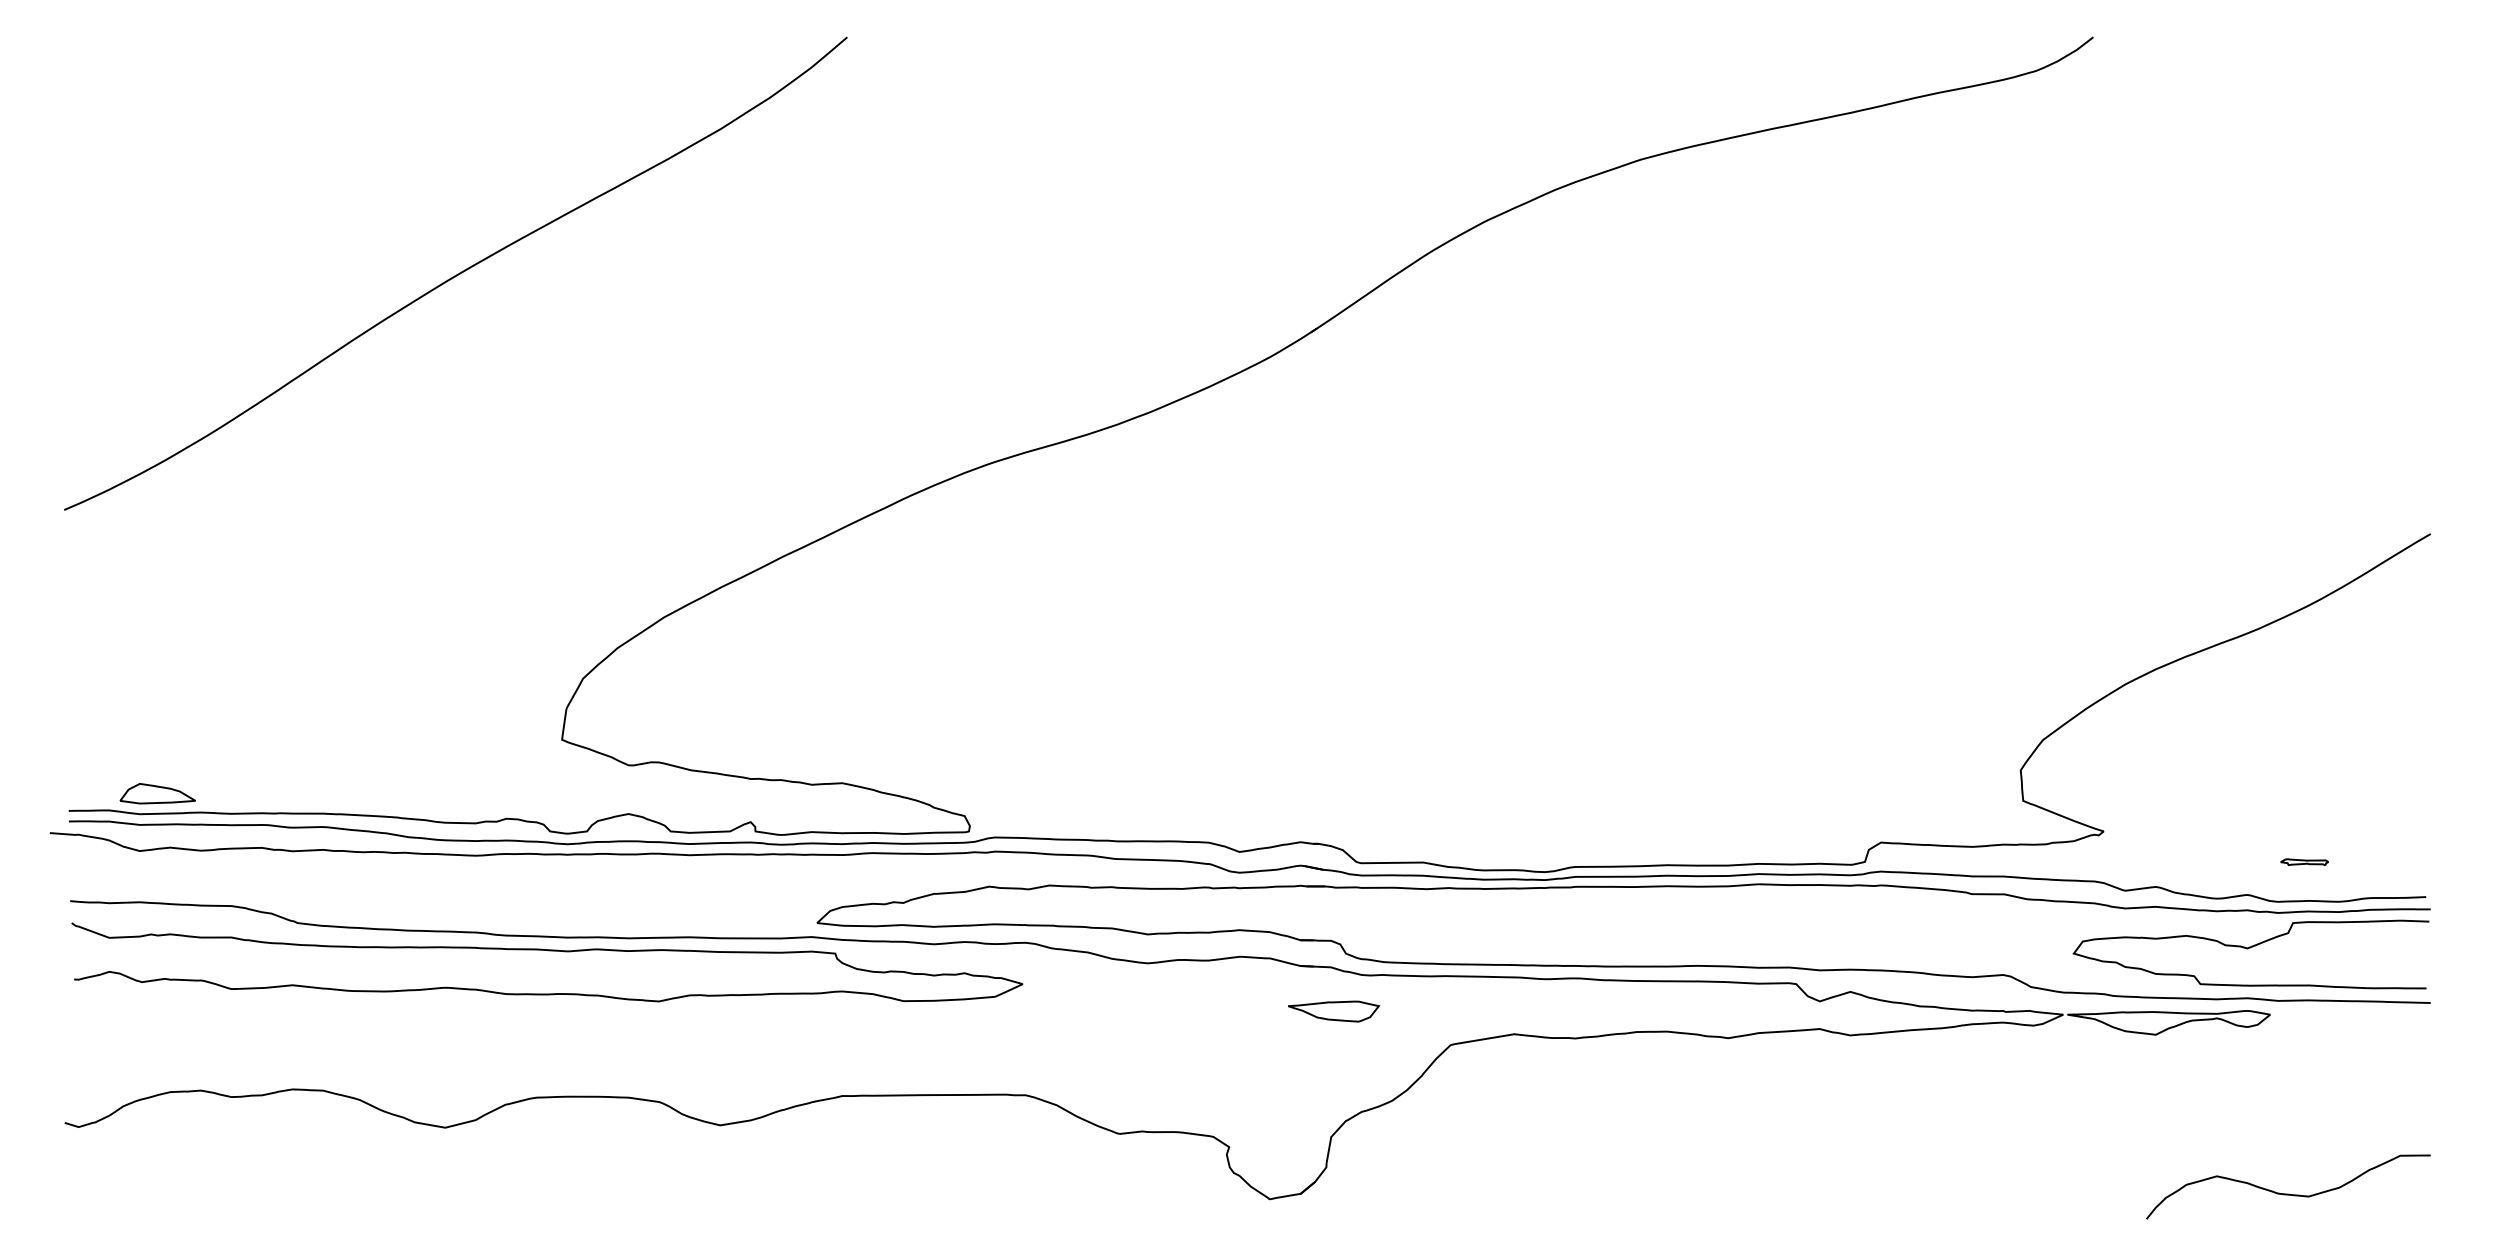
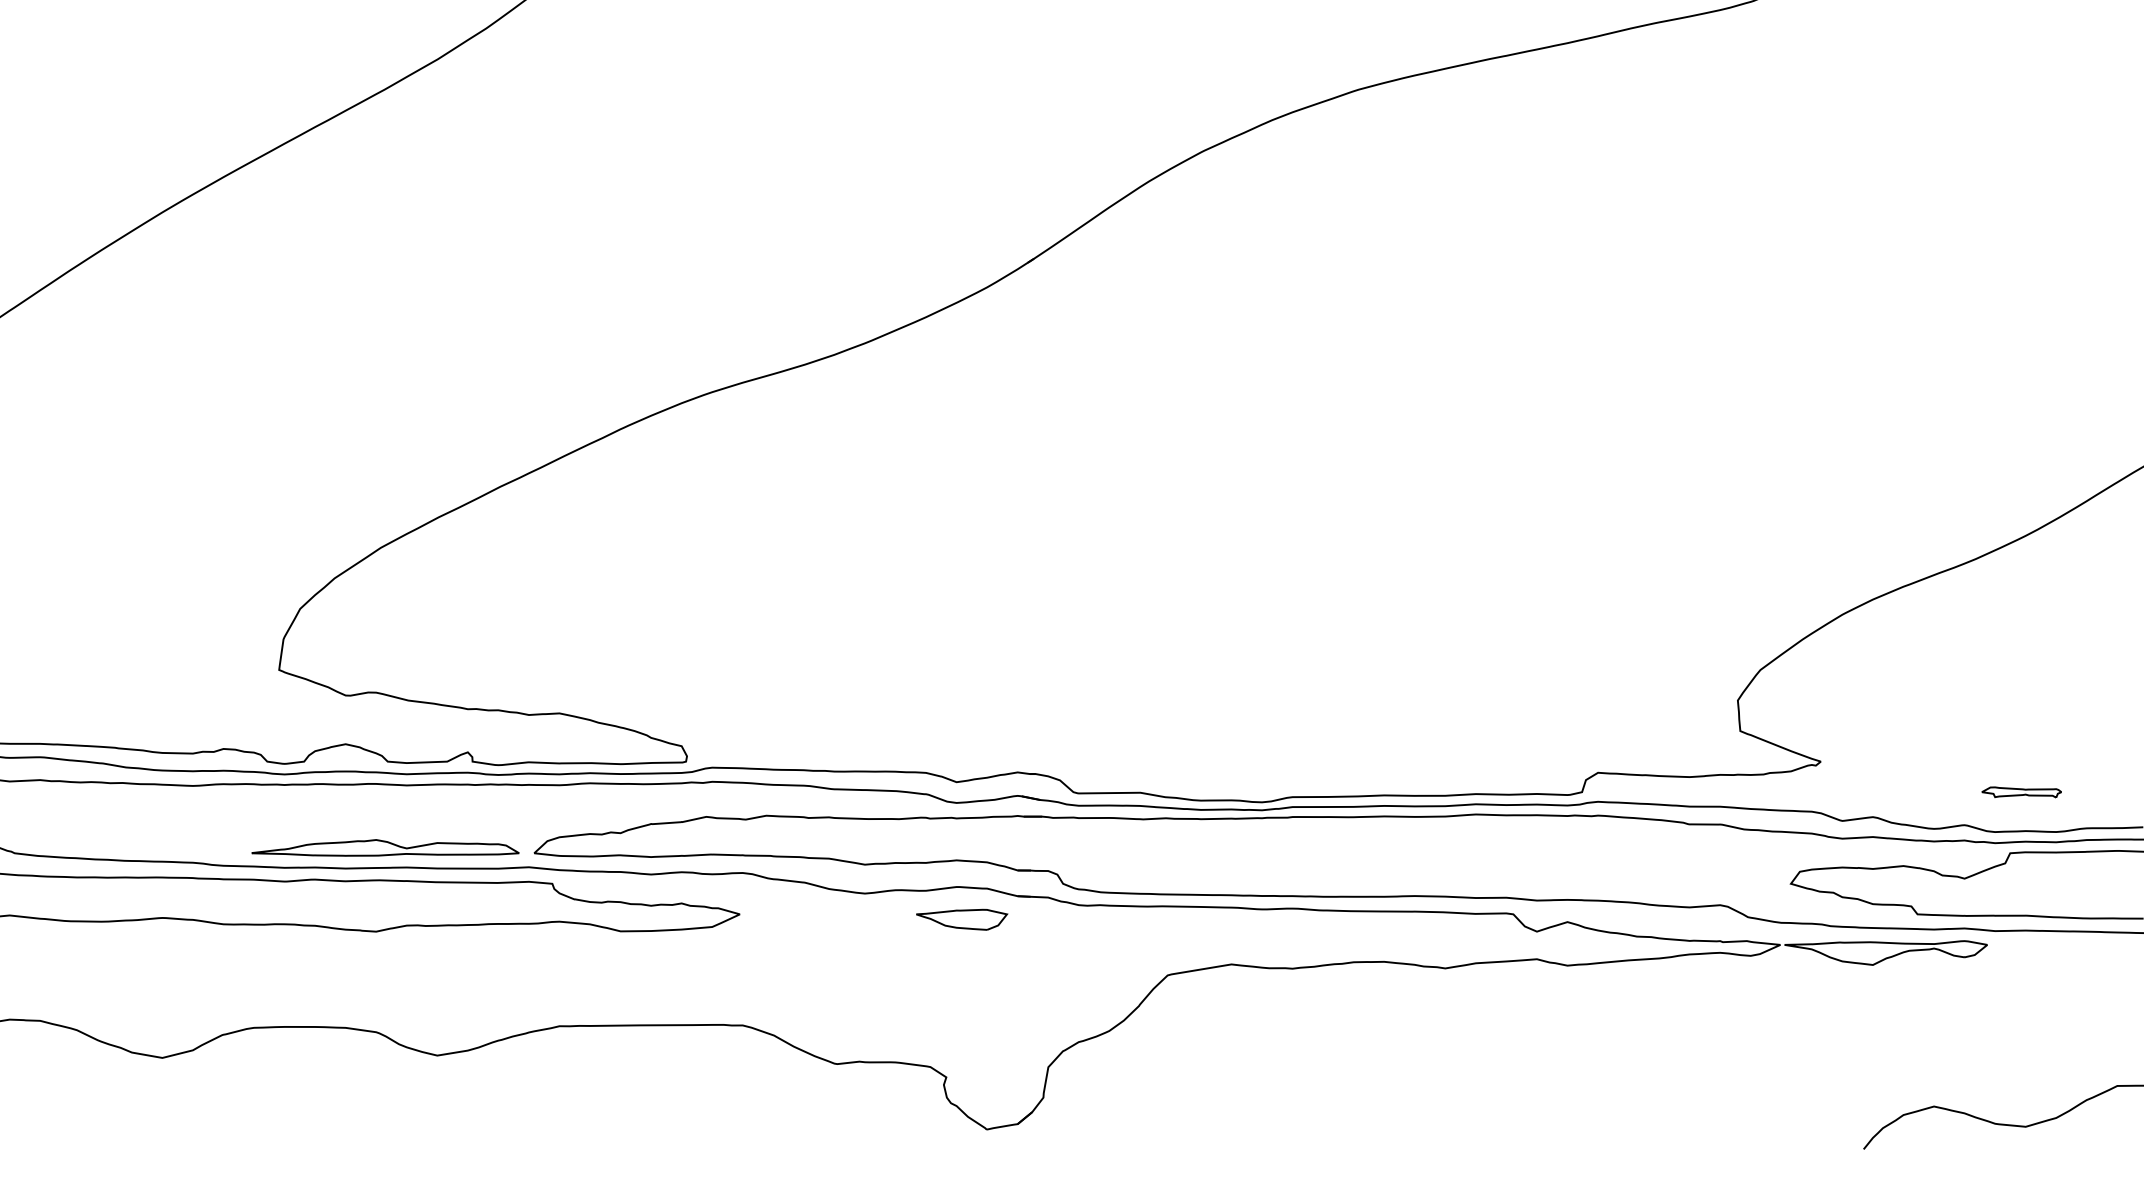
part: (2304, 862) -> (2021, 792), size x1.67
part: (668, 917) -> (385, 847), added
part: (1334, 1011) -> (962, 919), moved

